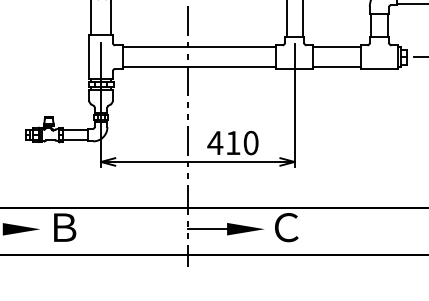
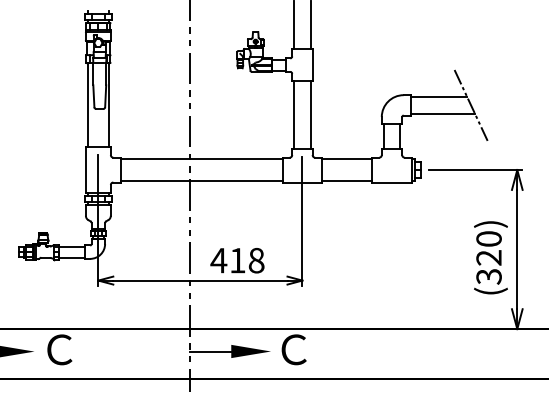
text: (251, 142) -> (256, 260), 410 -> 418
text: (64, 227) -> (59, 349), Ｂ -> Ｃ

